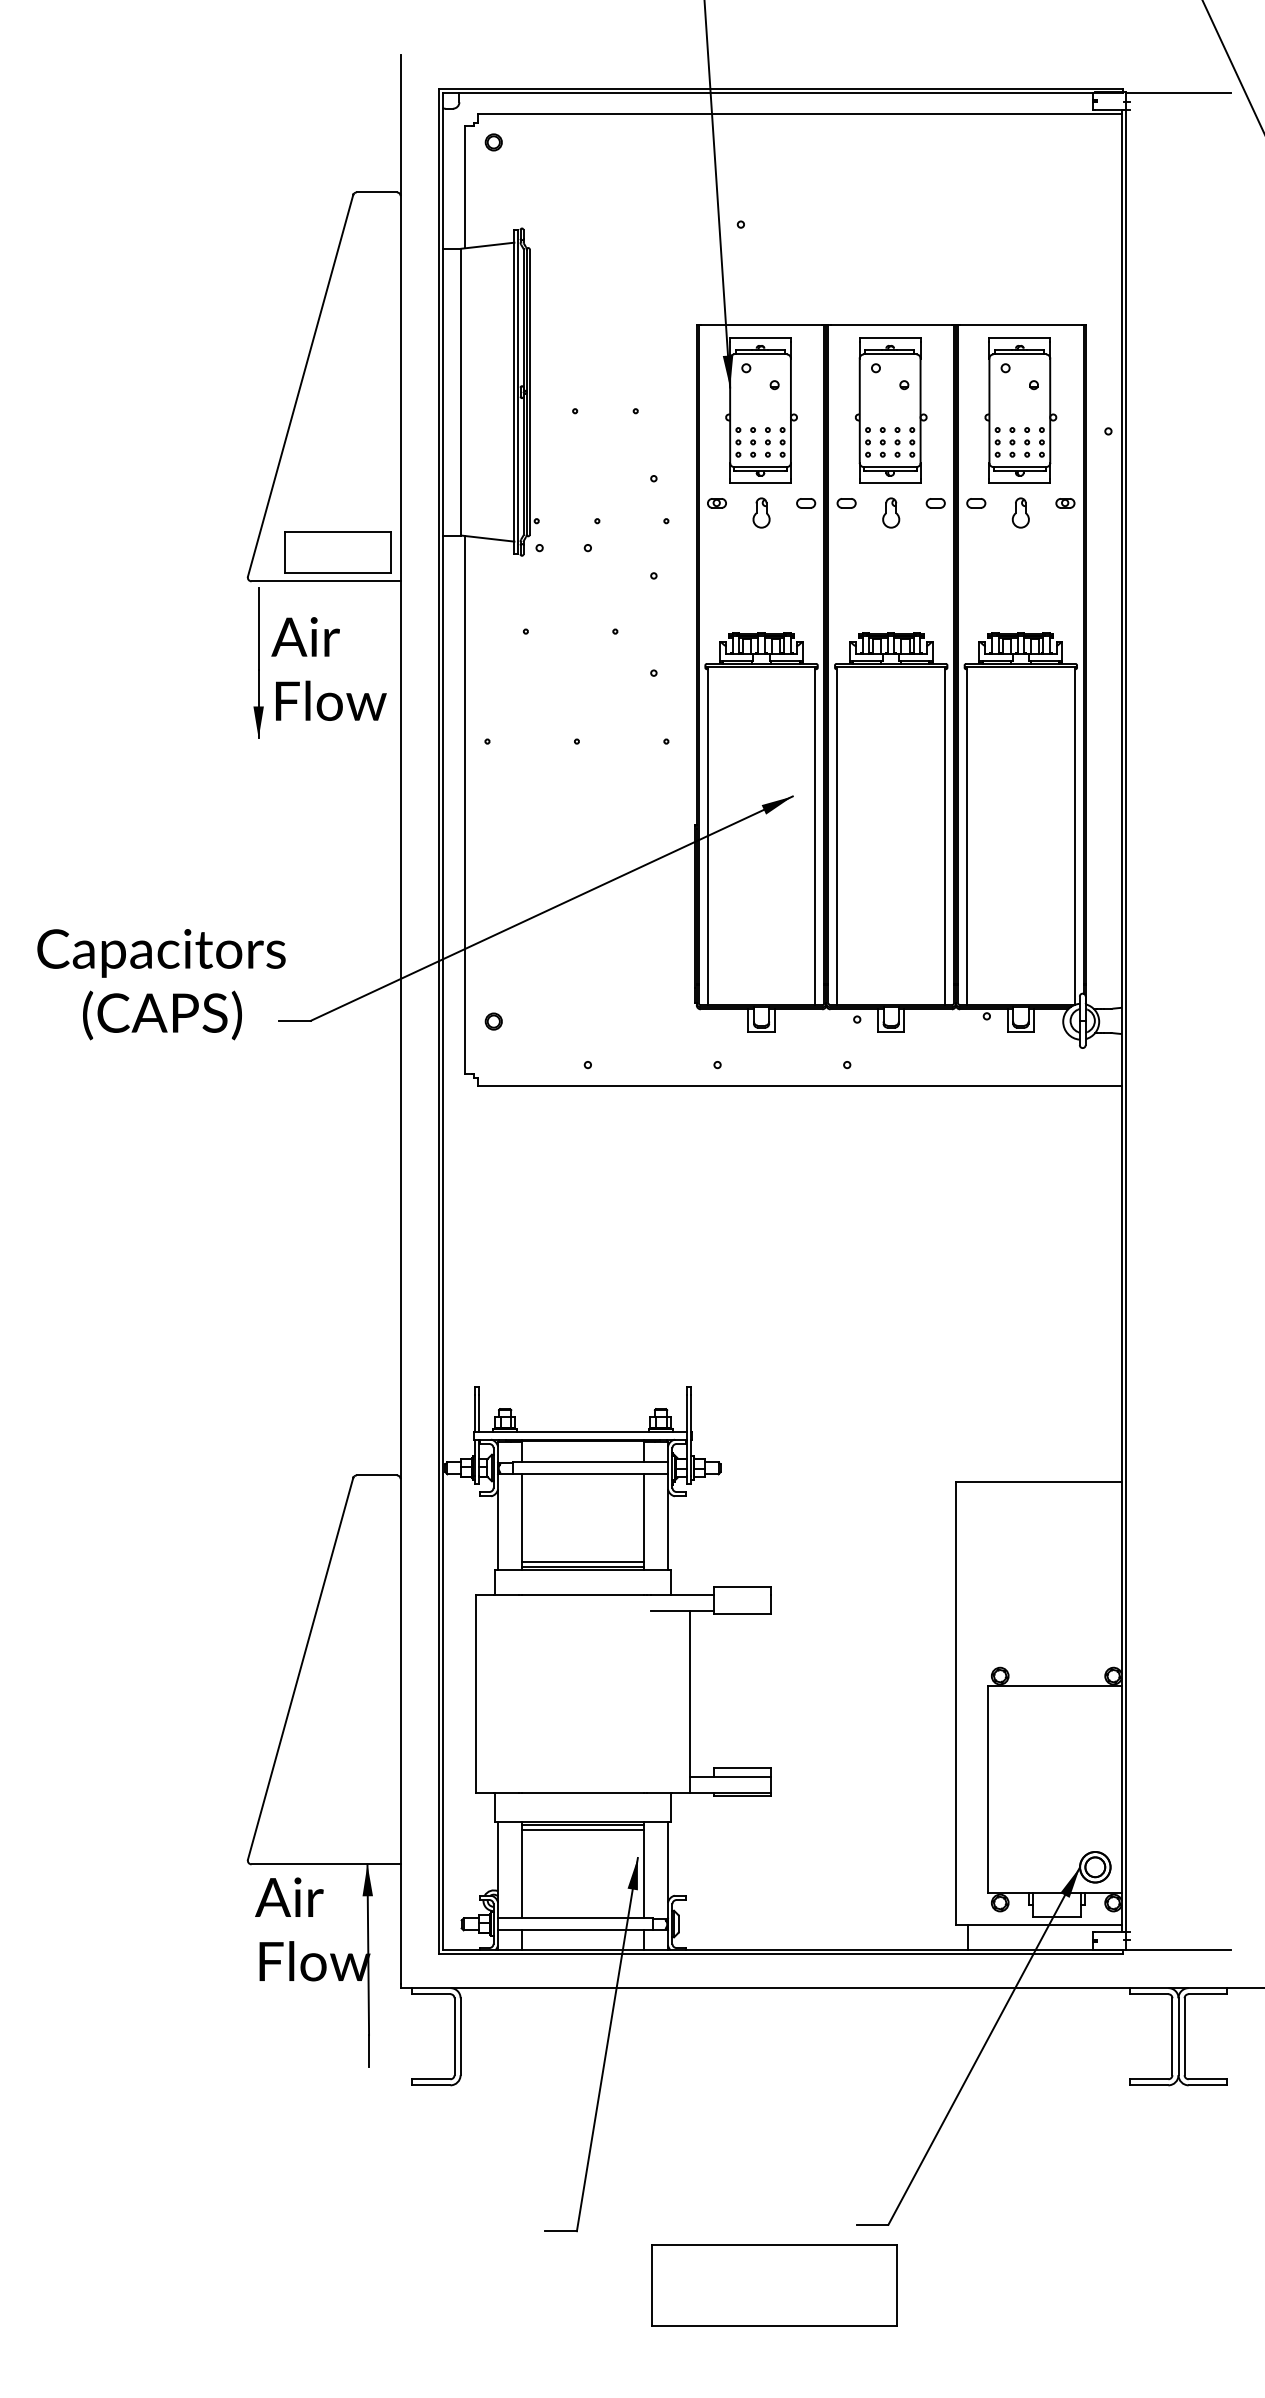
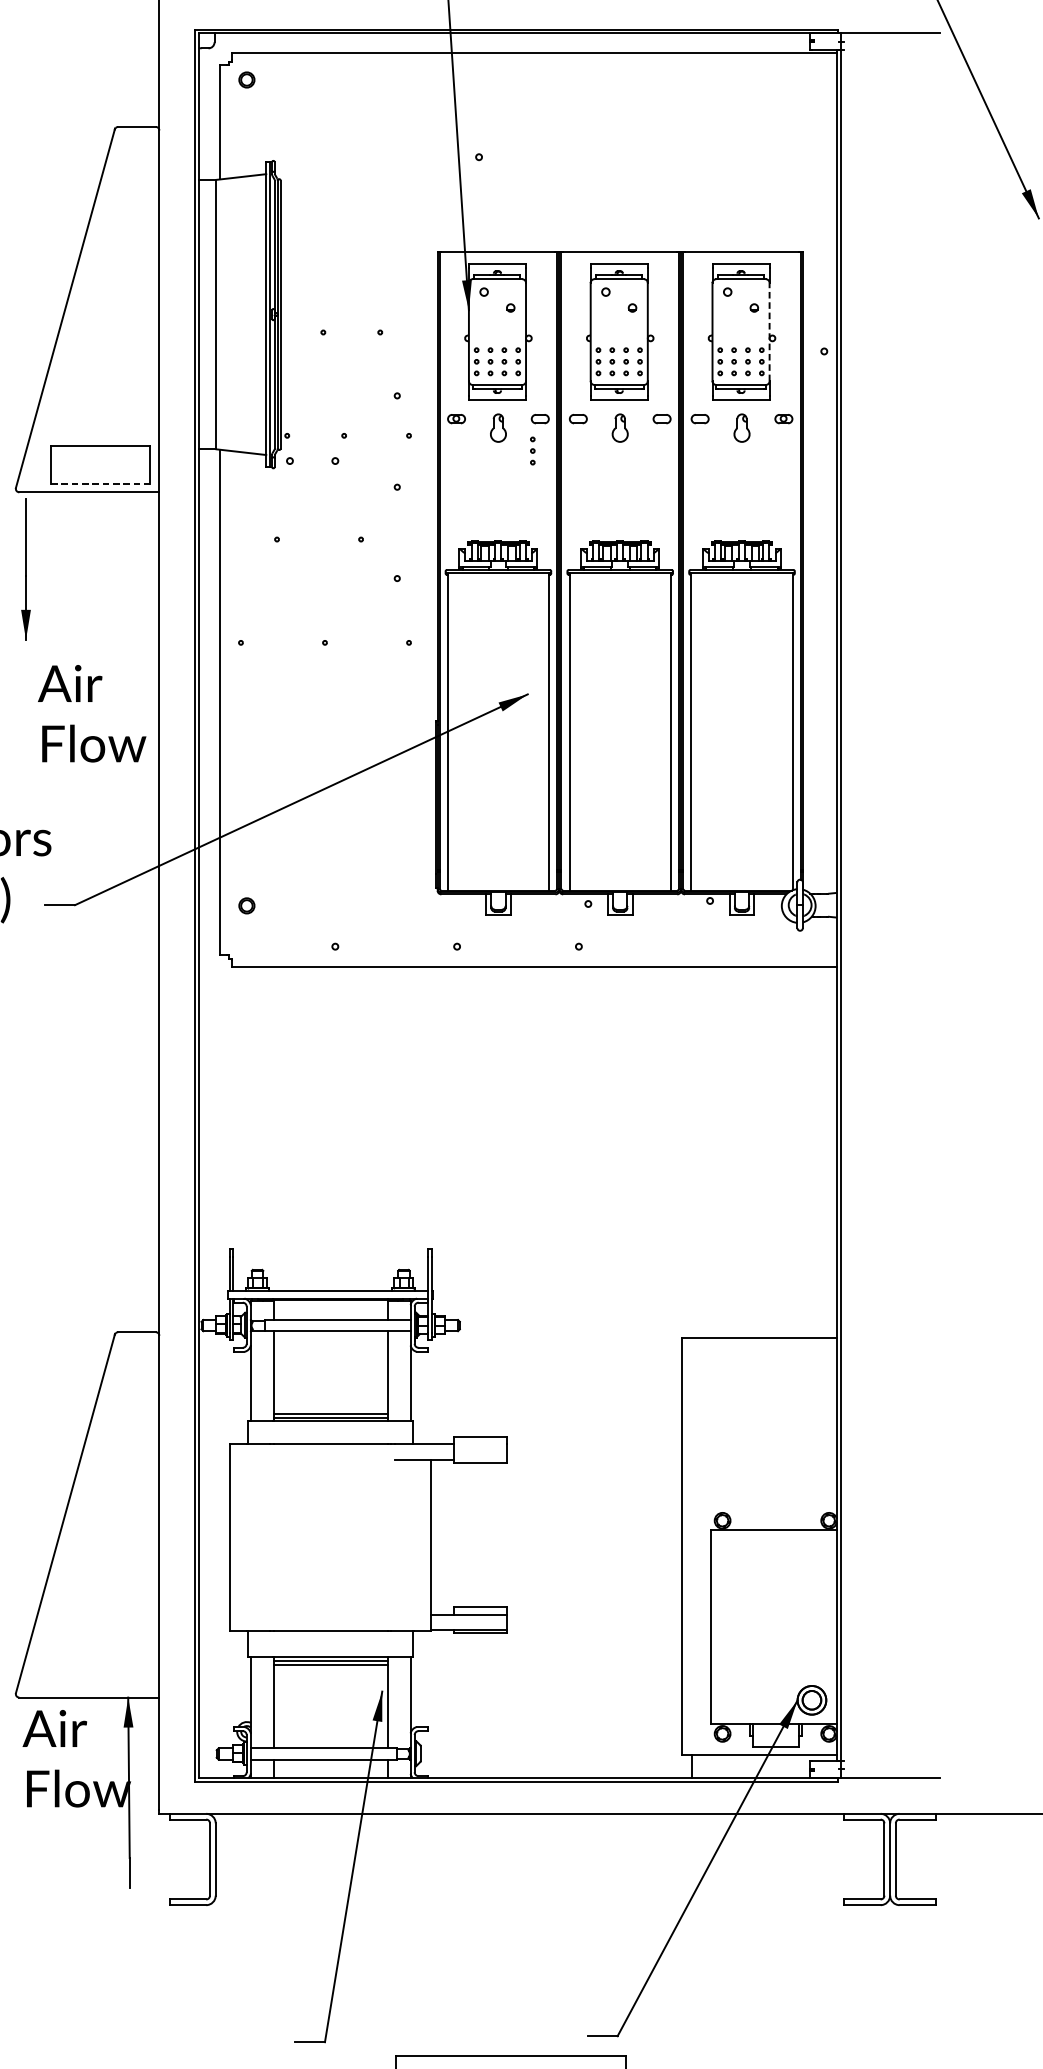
line: (1050, 410) -> (769, 331), solid -> dashed
part: (797, 537) -> (532, 451), added
line: (337, 572) -> (100, 484), solid -> dashed
text: (328, 668) -> (91, 713), moved

